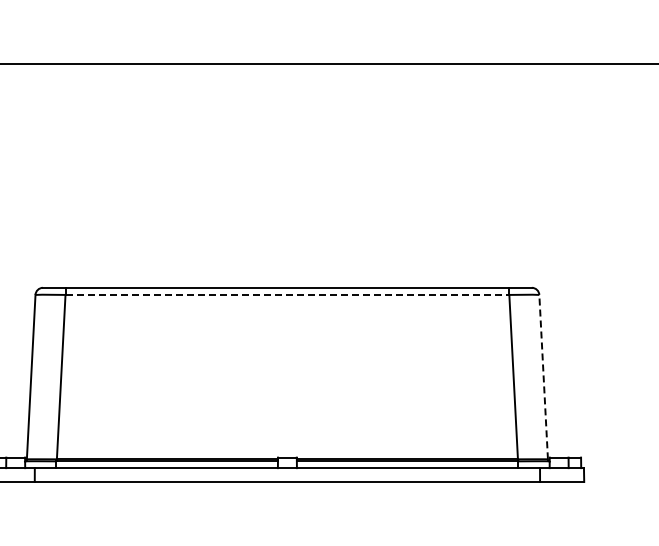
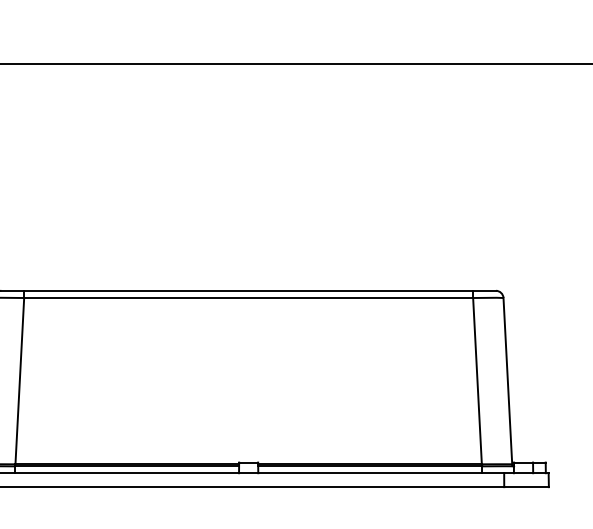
line: (287, 294) -> (248, 297), dashed -> solid
line: (543, 376) -> (507, 380), dashed -> solid

